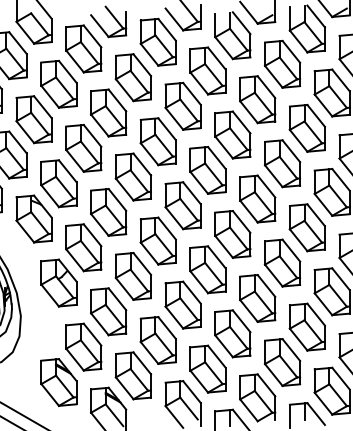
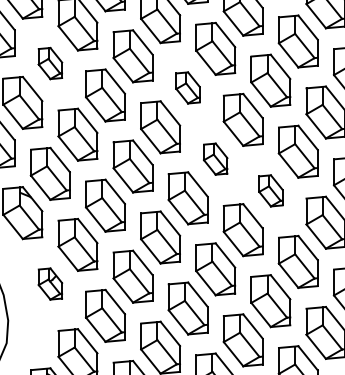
part: (58, 83) -> (49, 62), size x0.6
part: (182, 105) -> (187, 87), size x0.6
part: (207, 170) -> (215, 159), size x0.6
part: (257, 198) -> (270, 190), size x0.6
part: (58, 282) -> (49, 283), size x0.6

